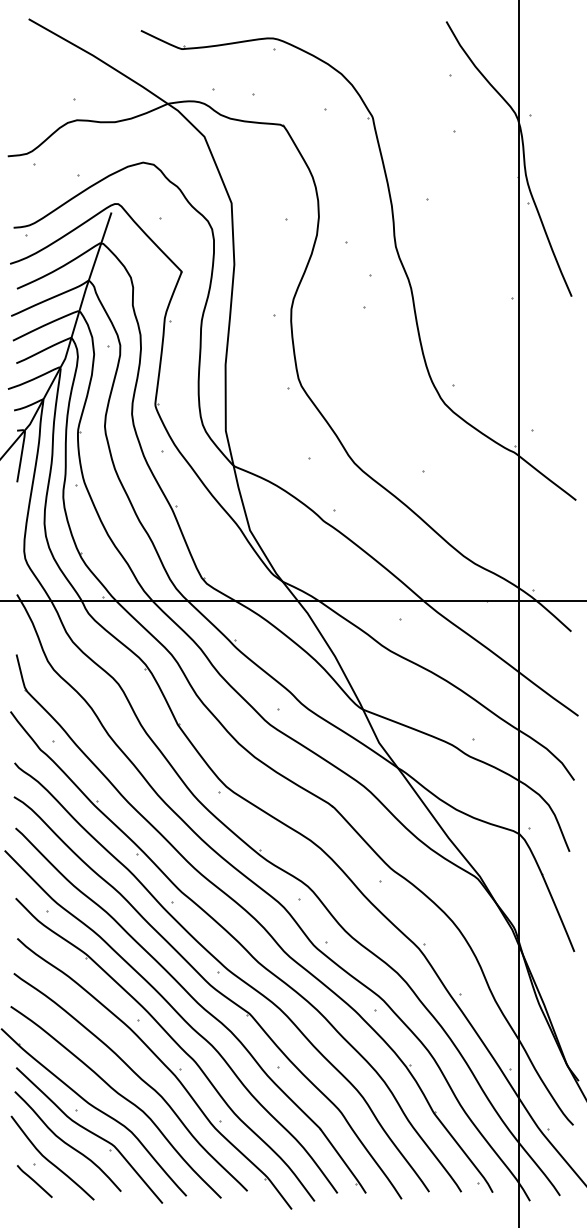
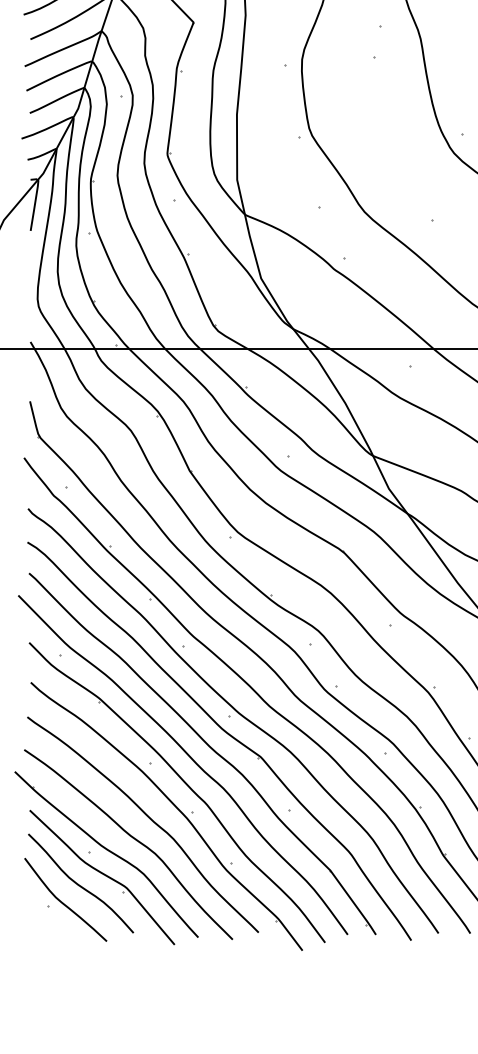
line: (34, 1181) -> (47, 923), removed

